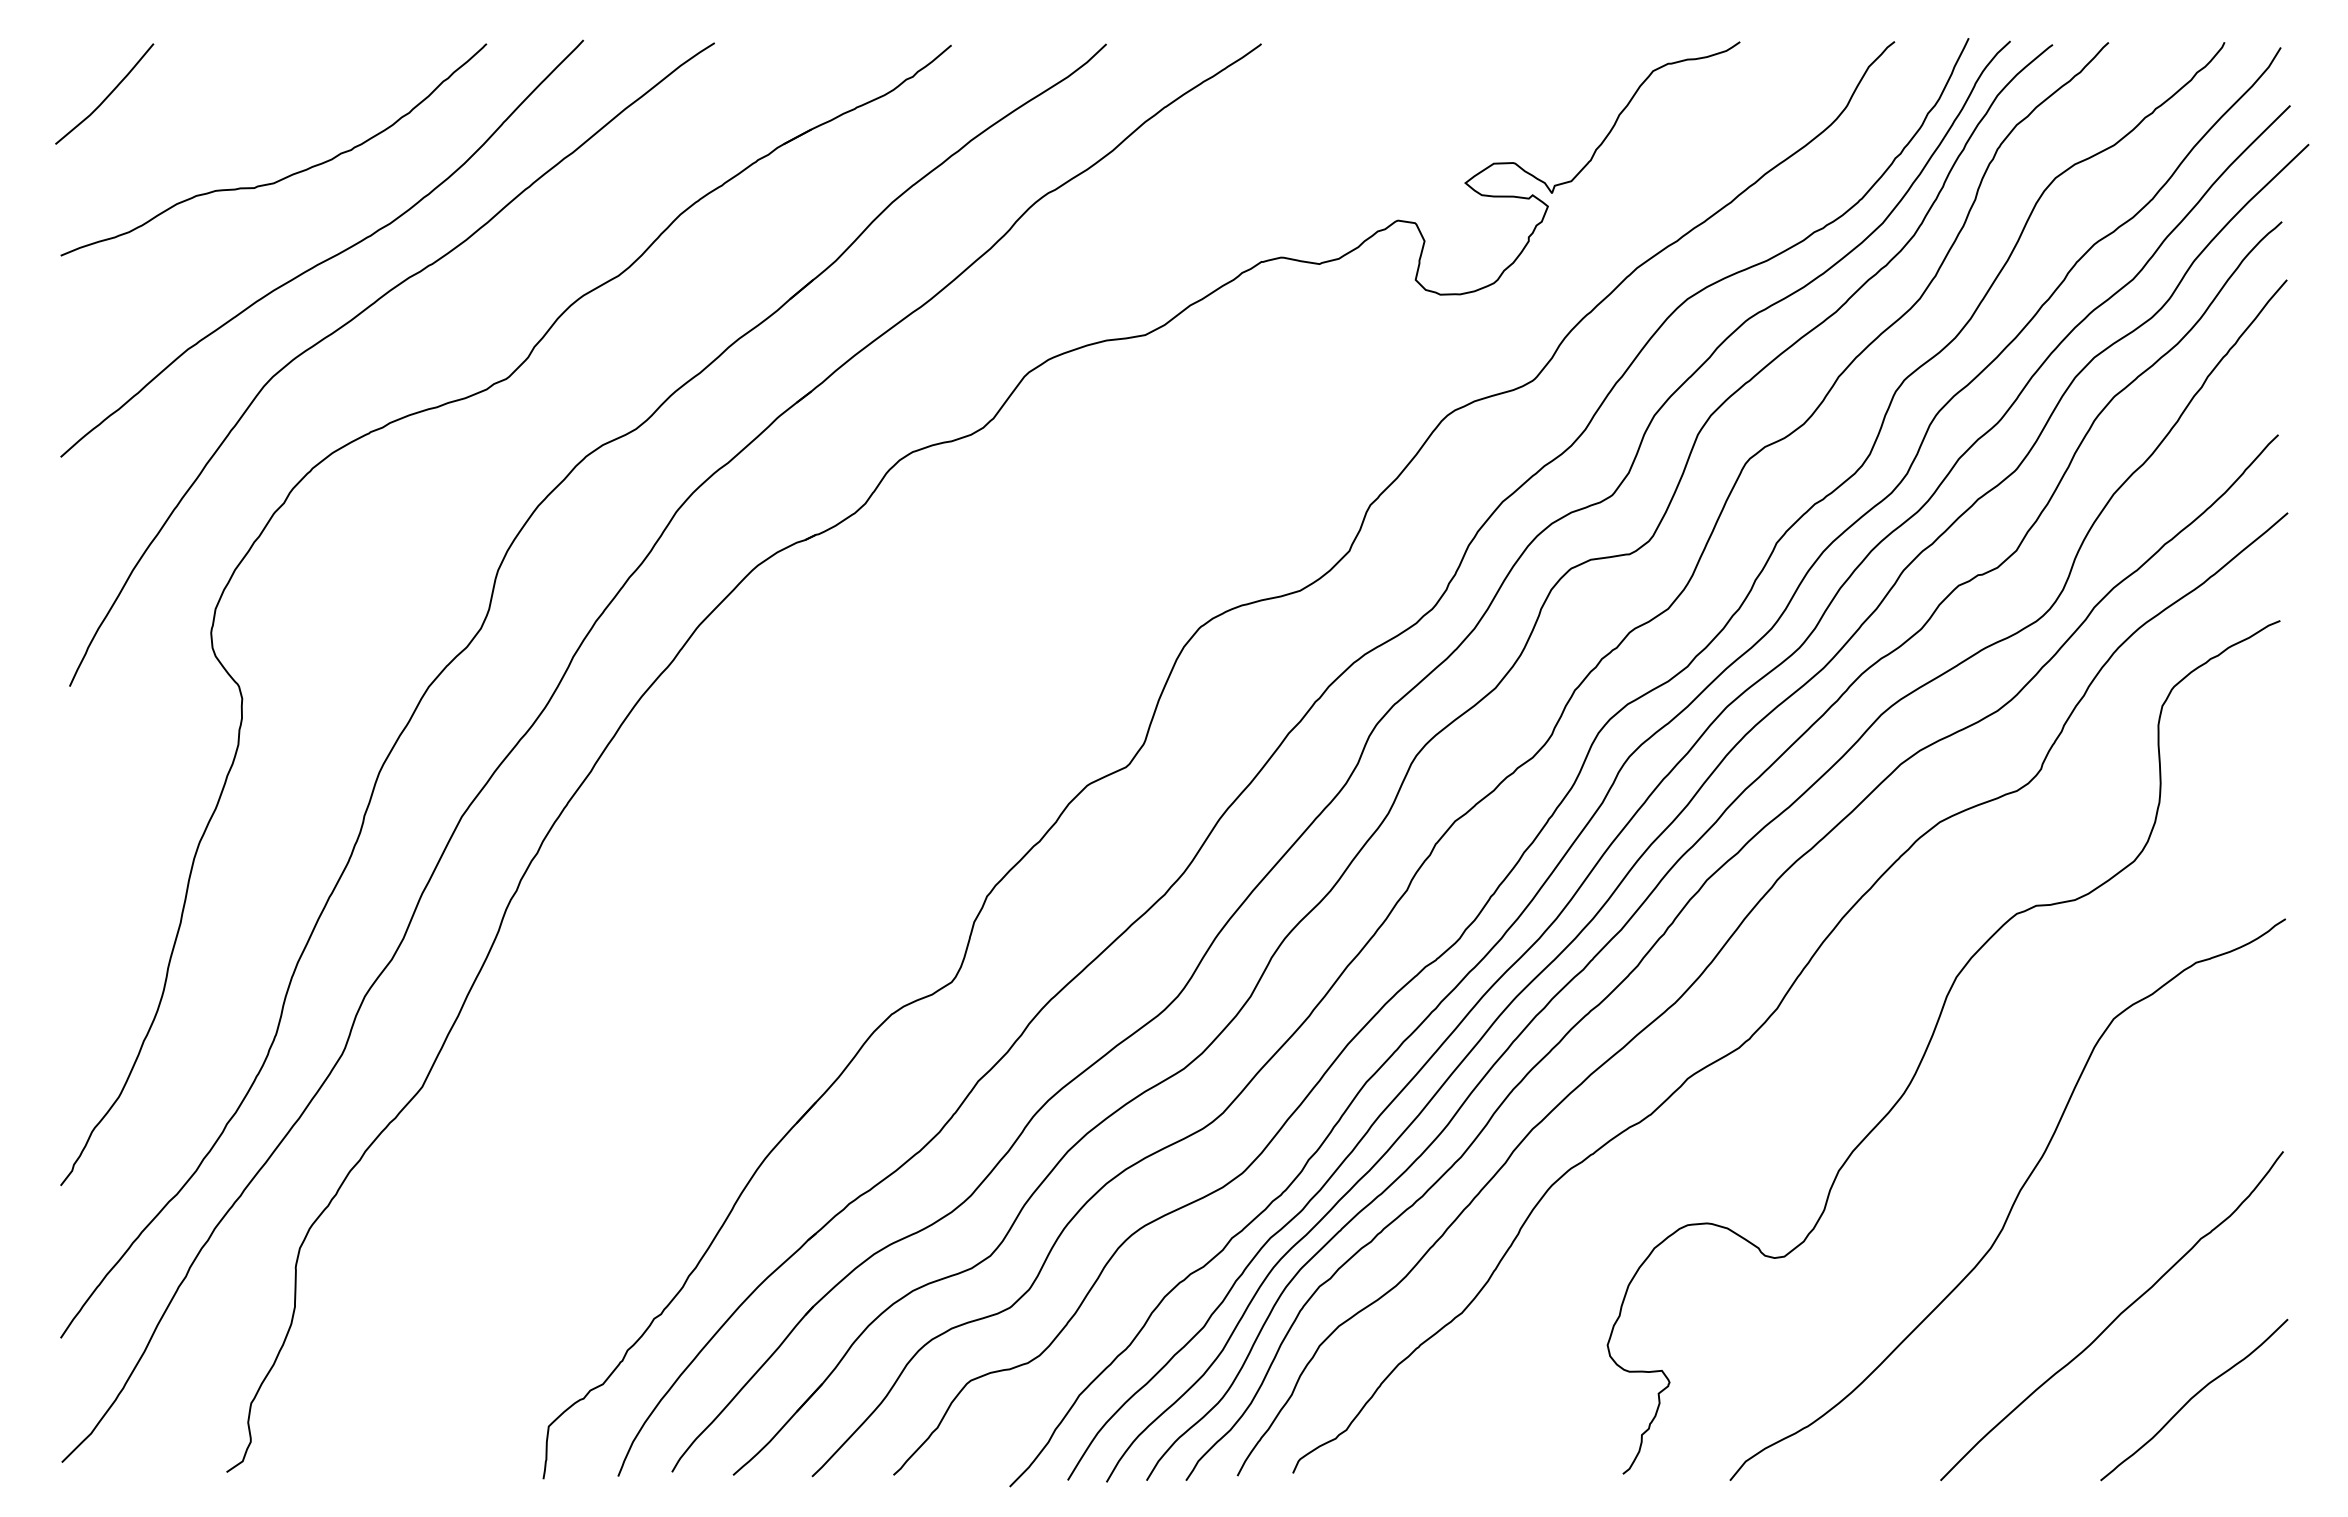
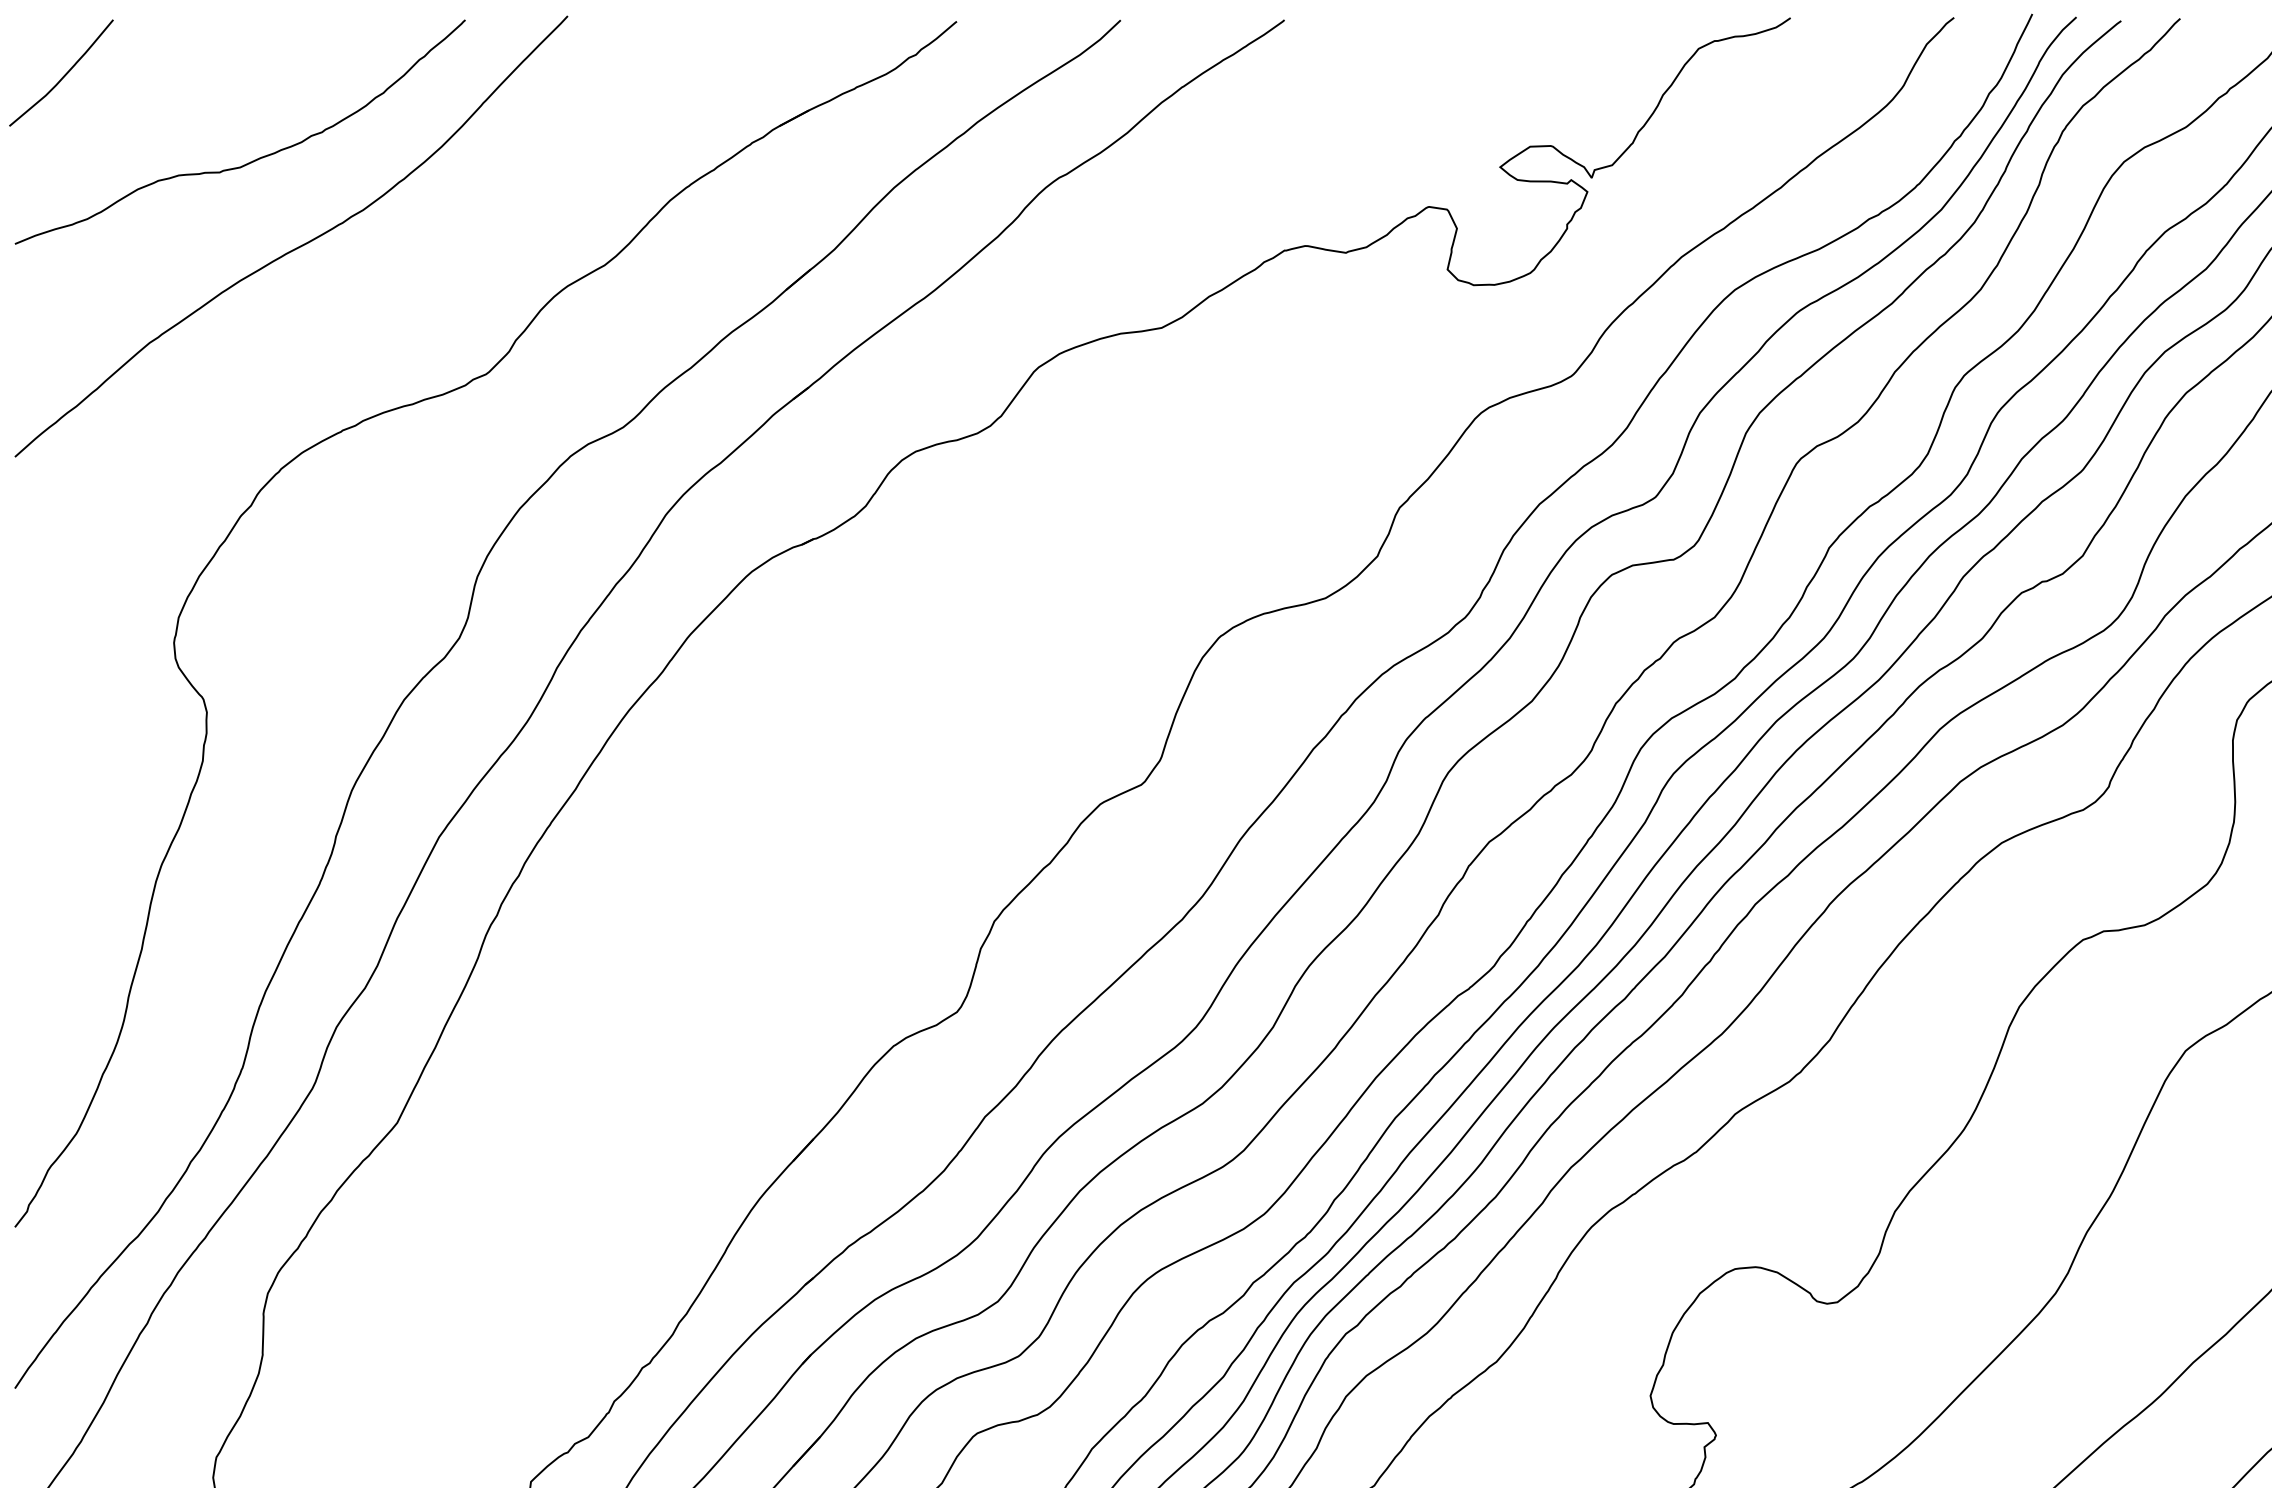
curve: (354, 319) -> (325, 311), removed

